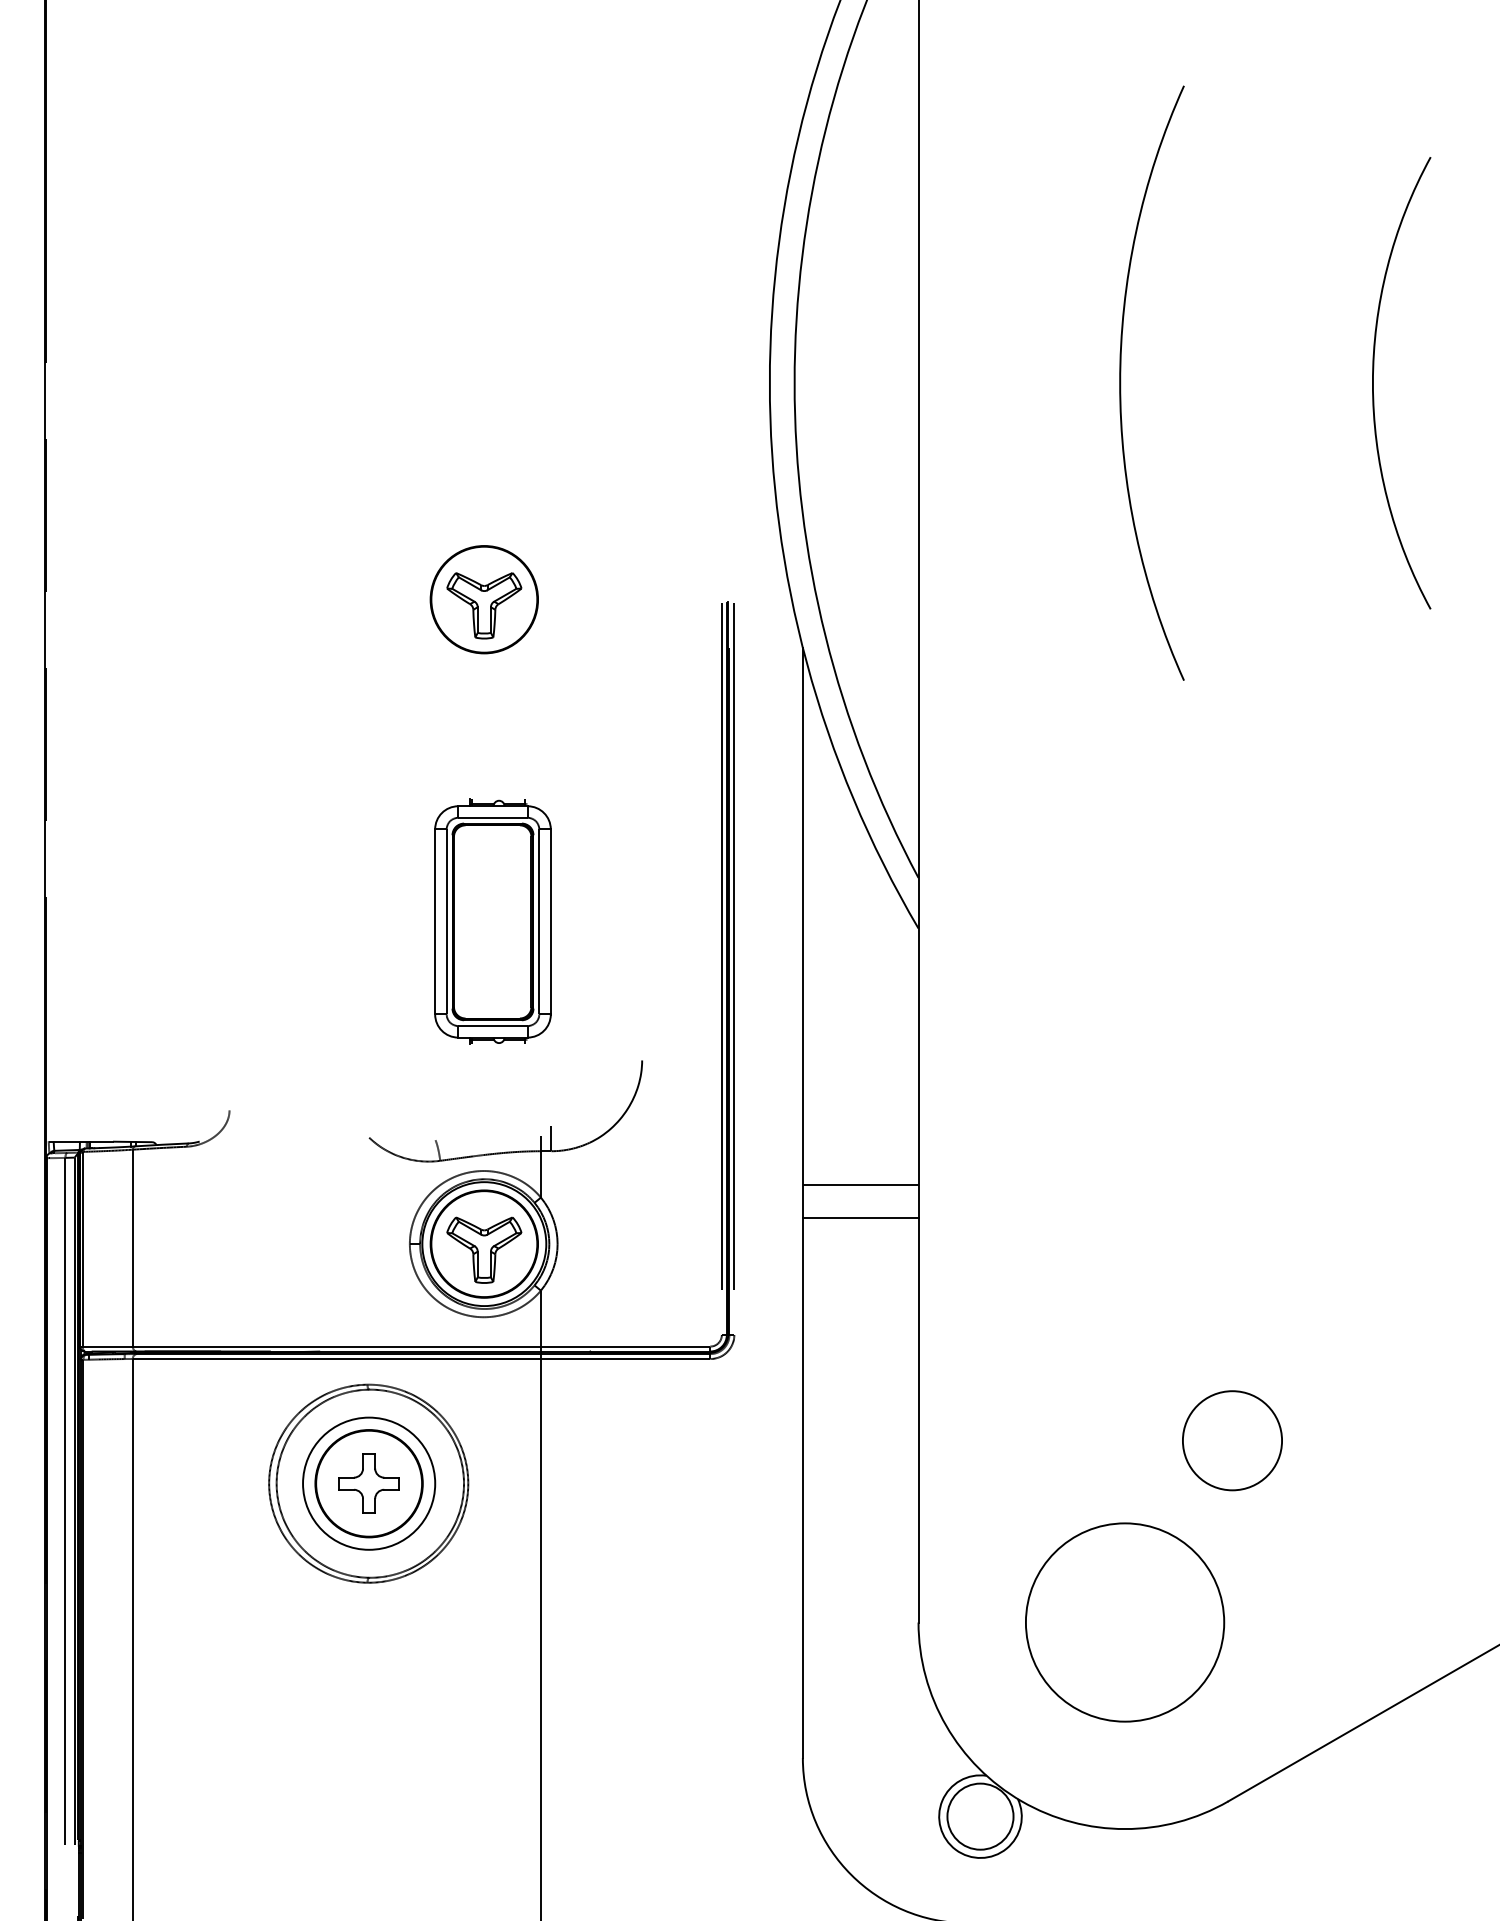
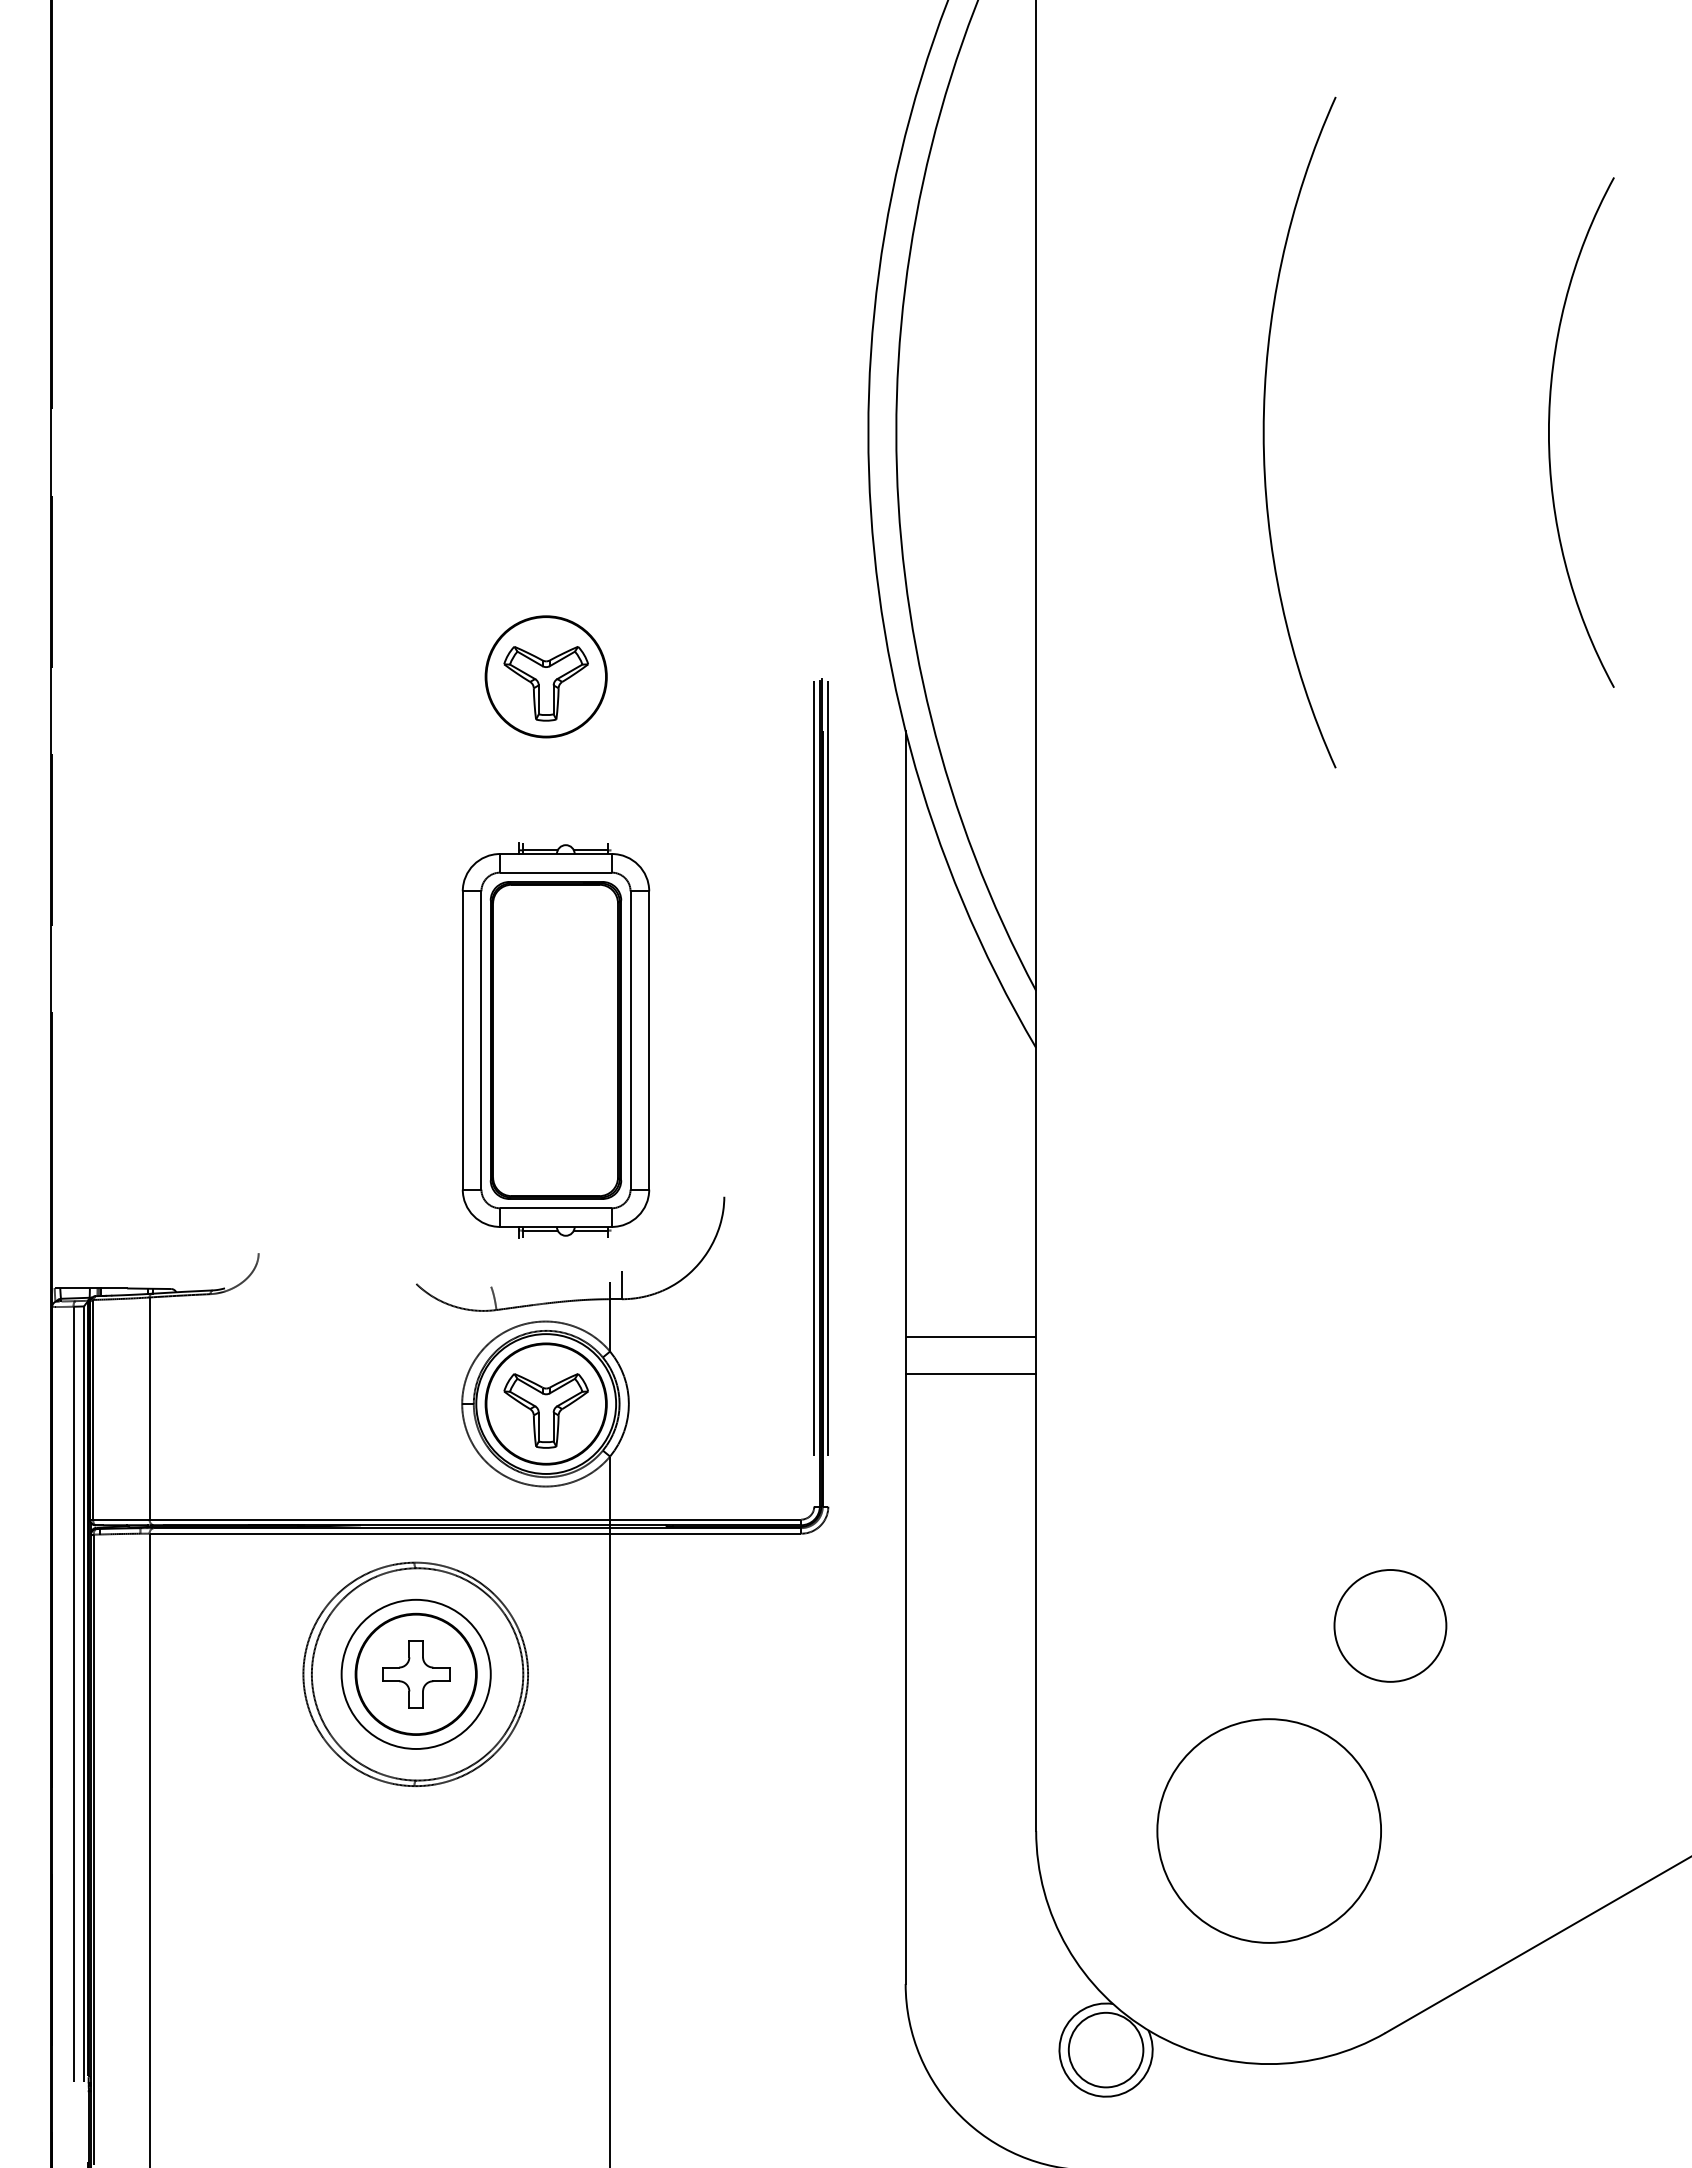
part: (492, 921) -> (555, 1040), size x1.43

